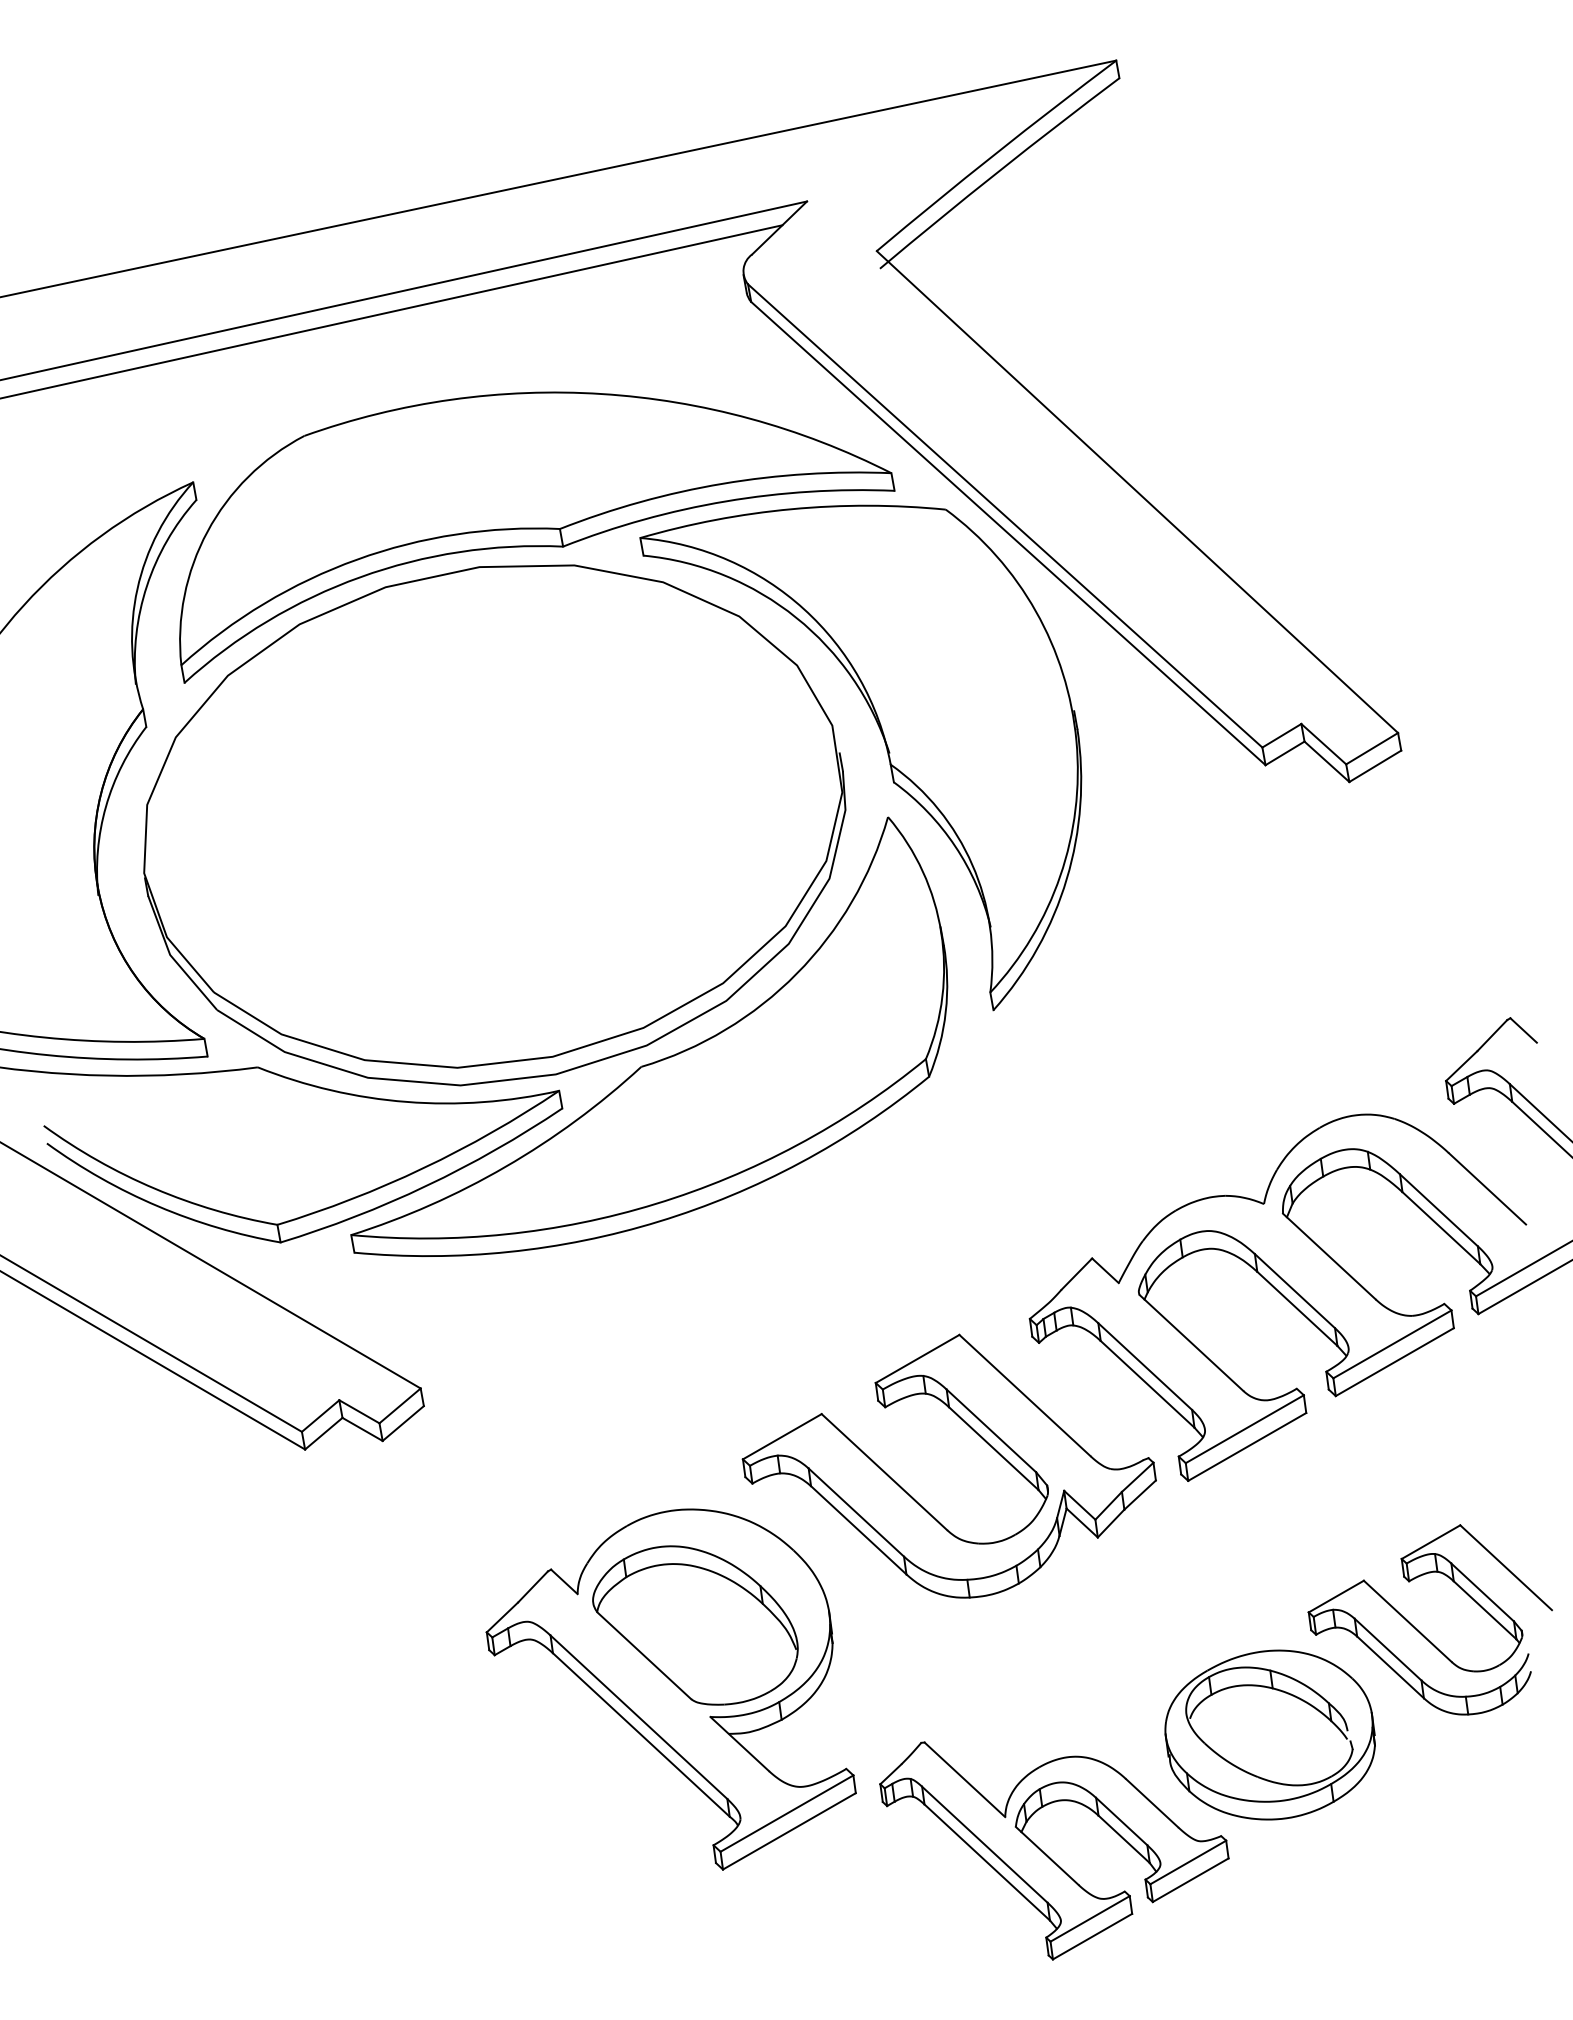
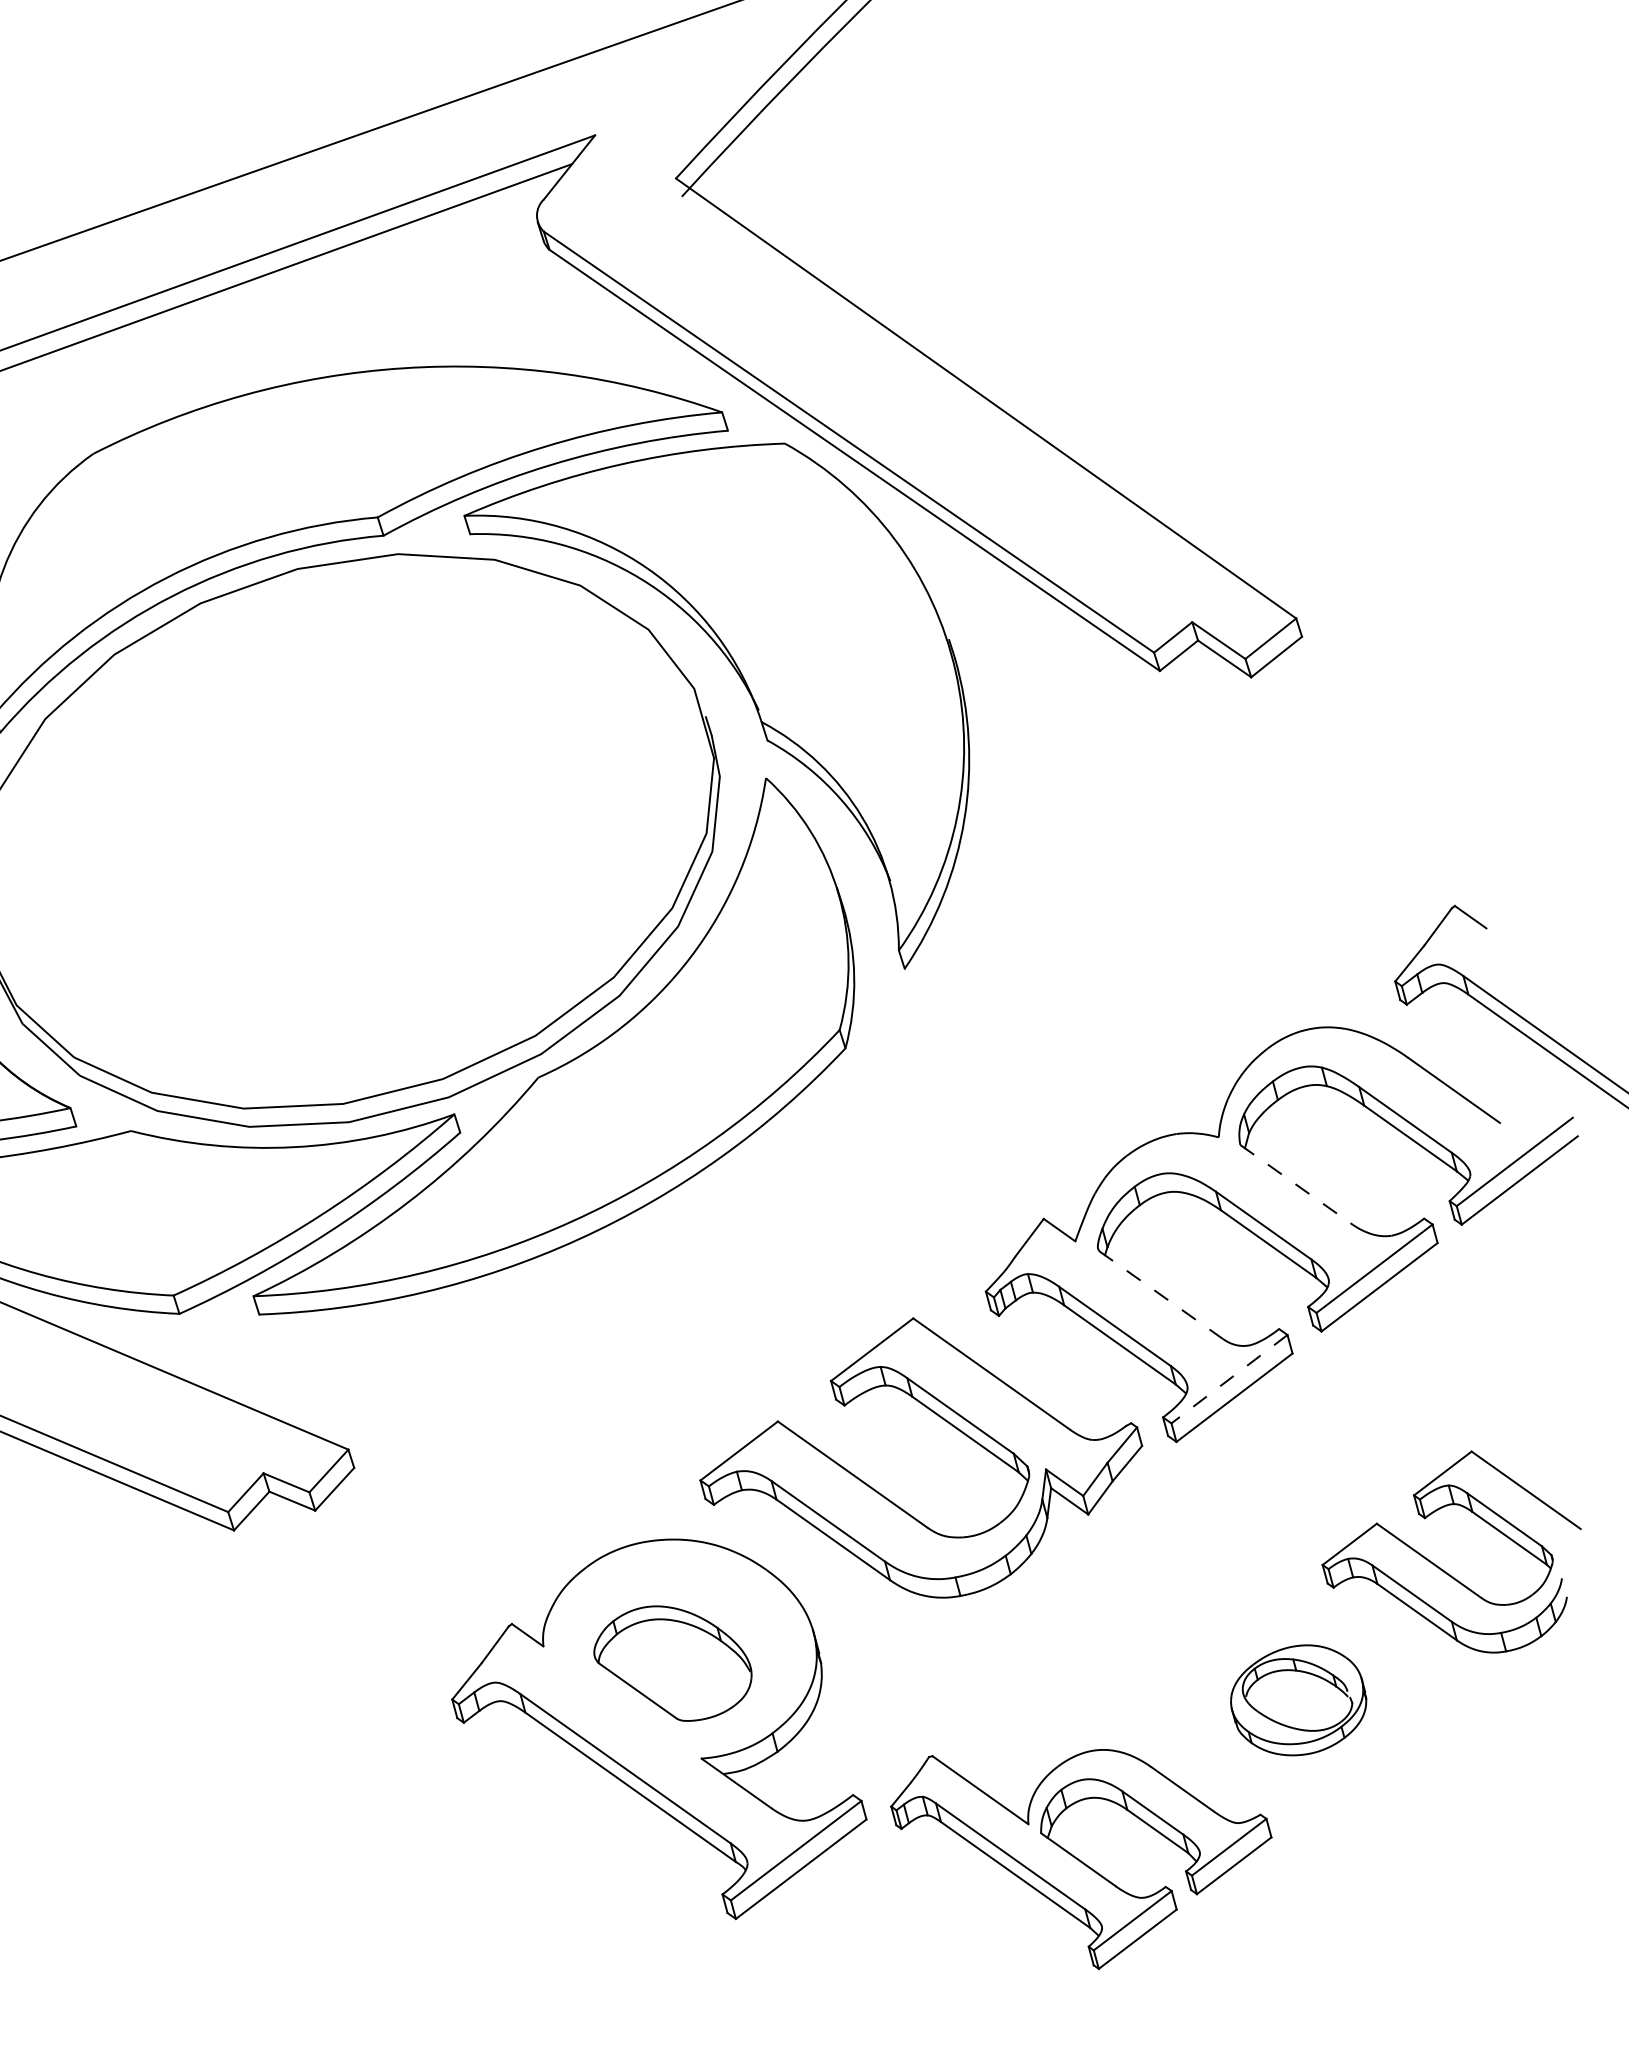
line: (1329, 1256) -> (1295, 1184), solid -> dashed
line: (1191, 1342) -> (1160, 1294), solid -> dashed
line: (1244, 1429) -> (1229, 1379), solid -> dashed
part: (695, 1625) -> (673, 1663), size x0.7
part: (1269, 1734) -> (1297, 1700), size x0.6

